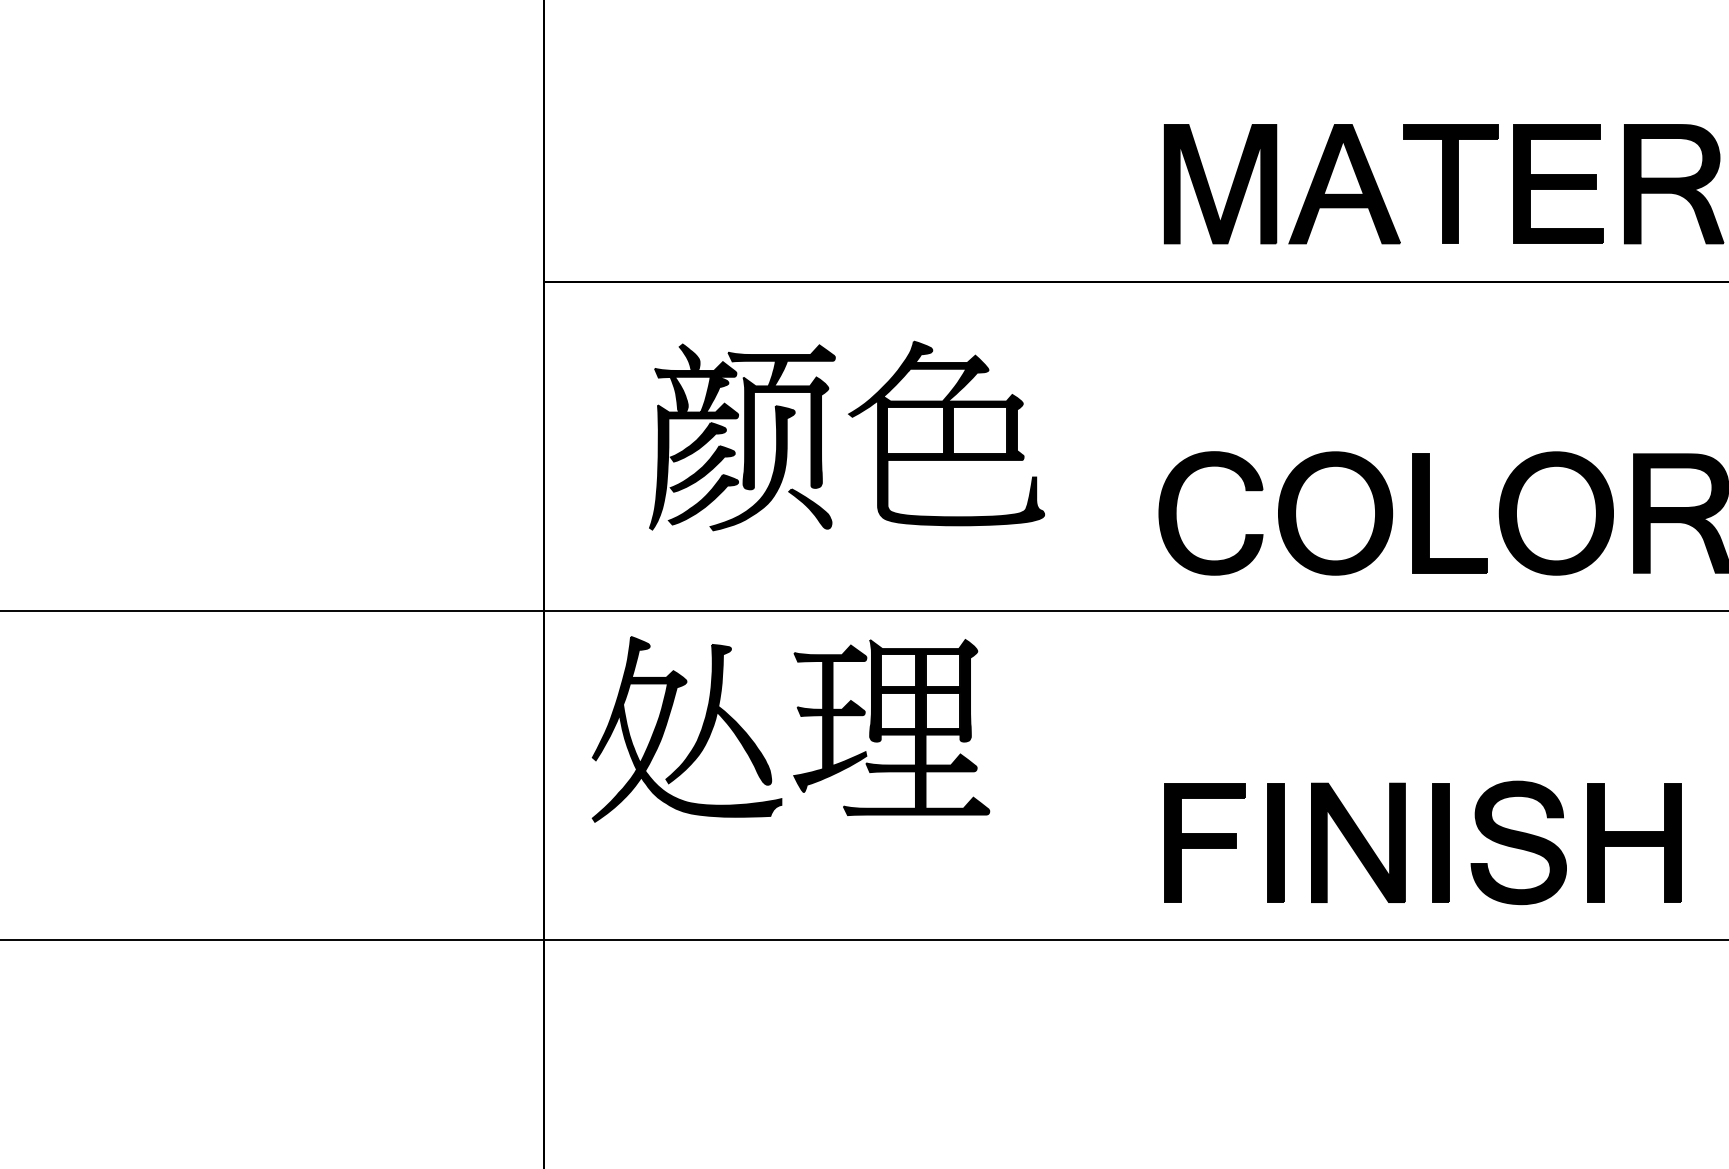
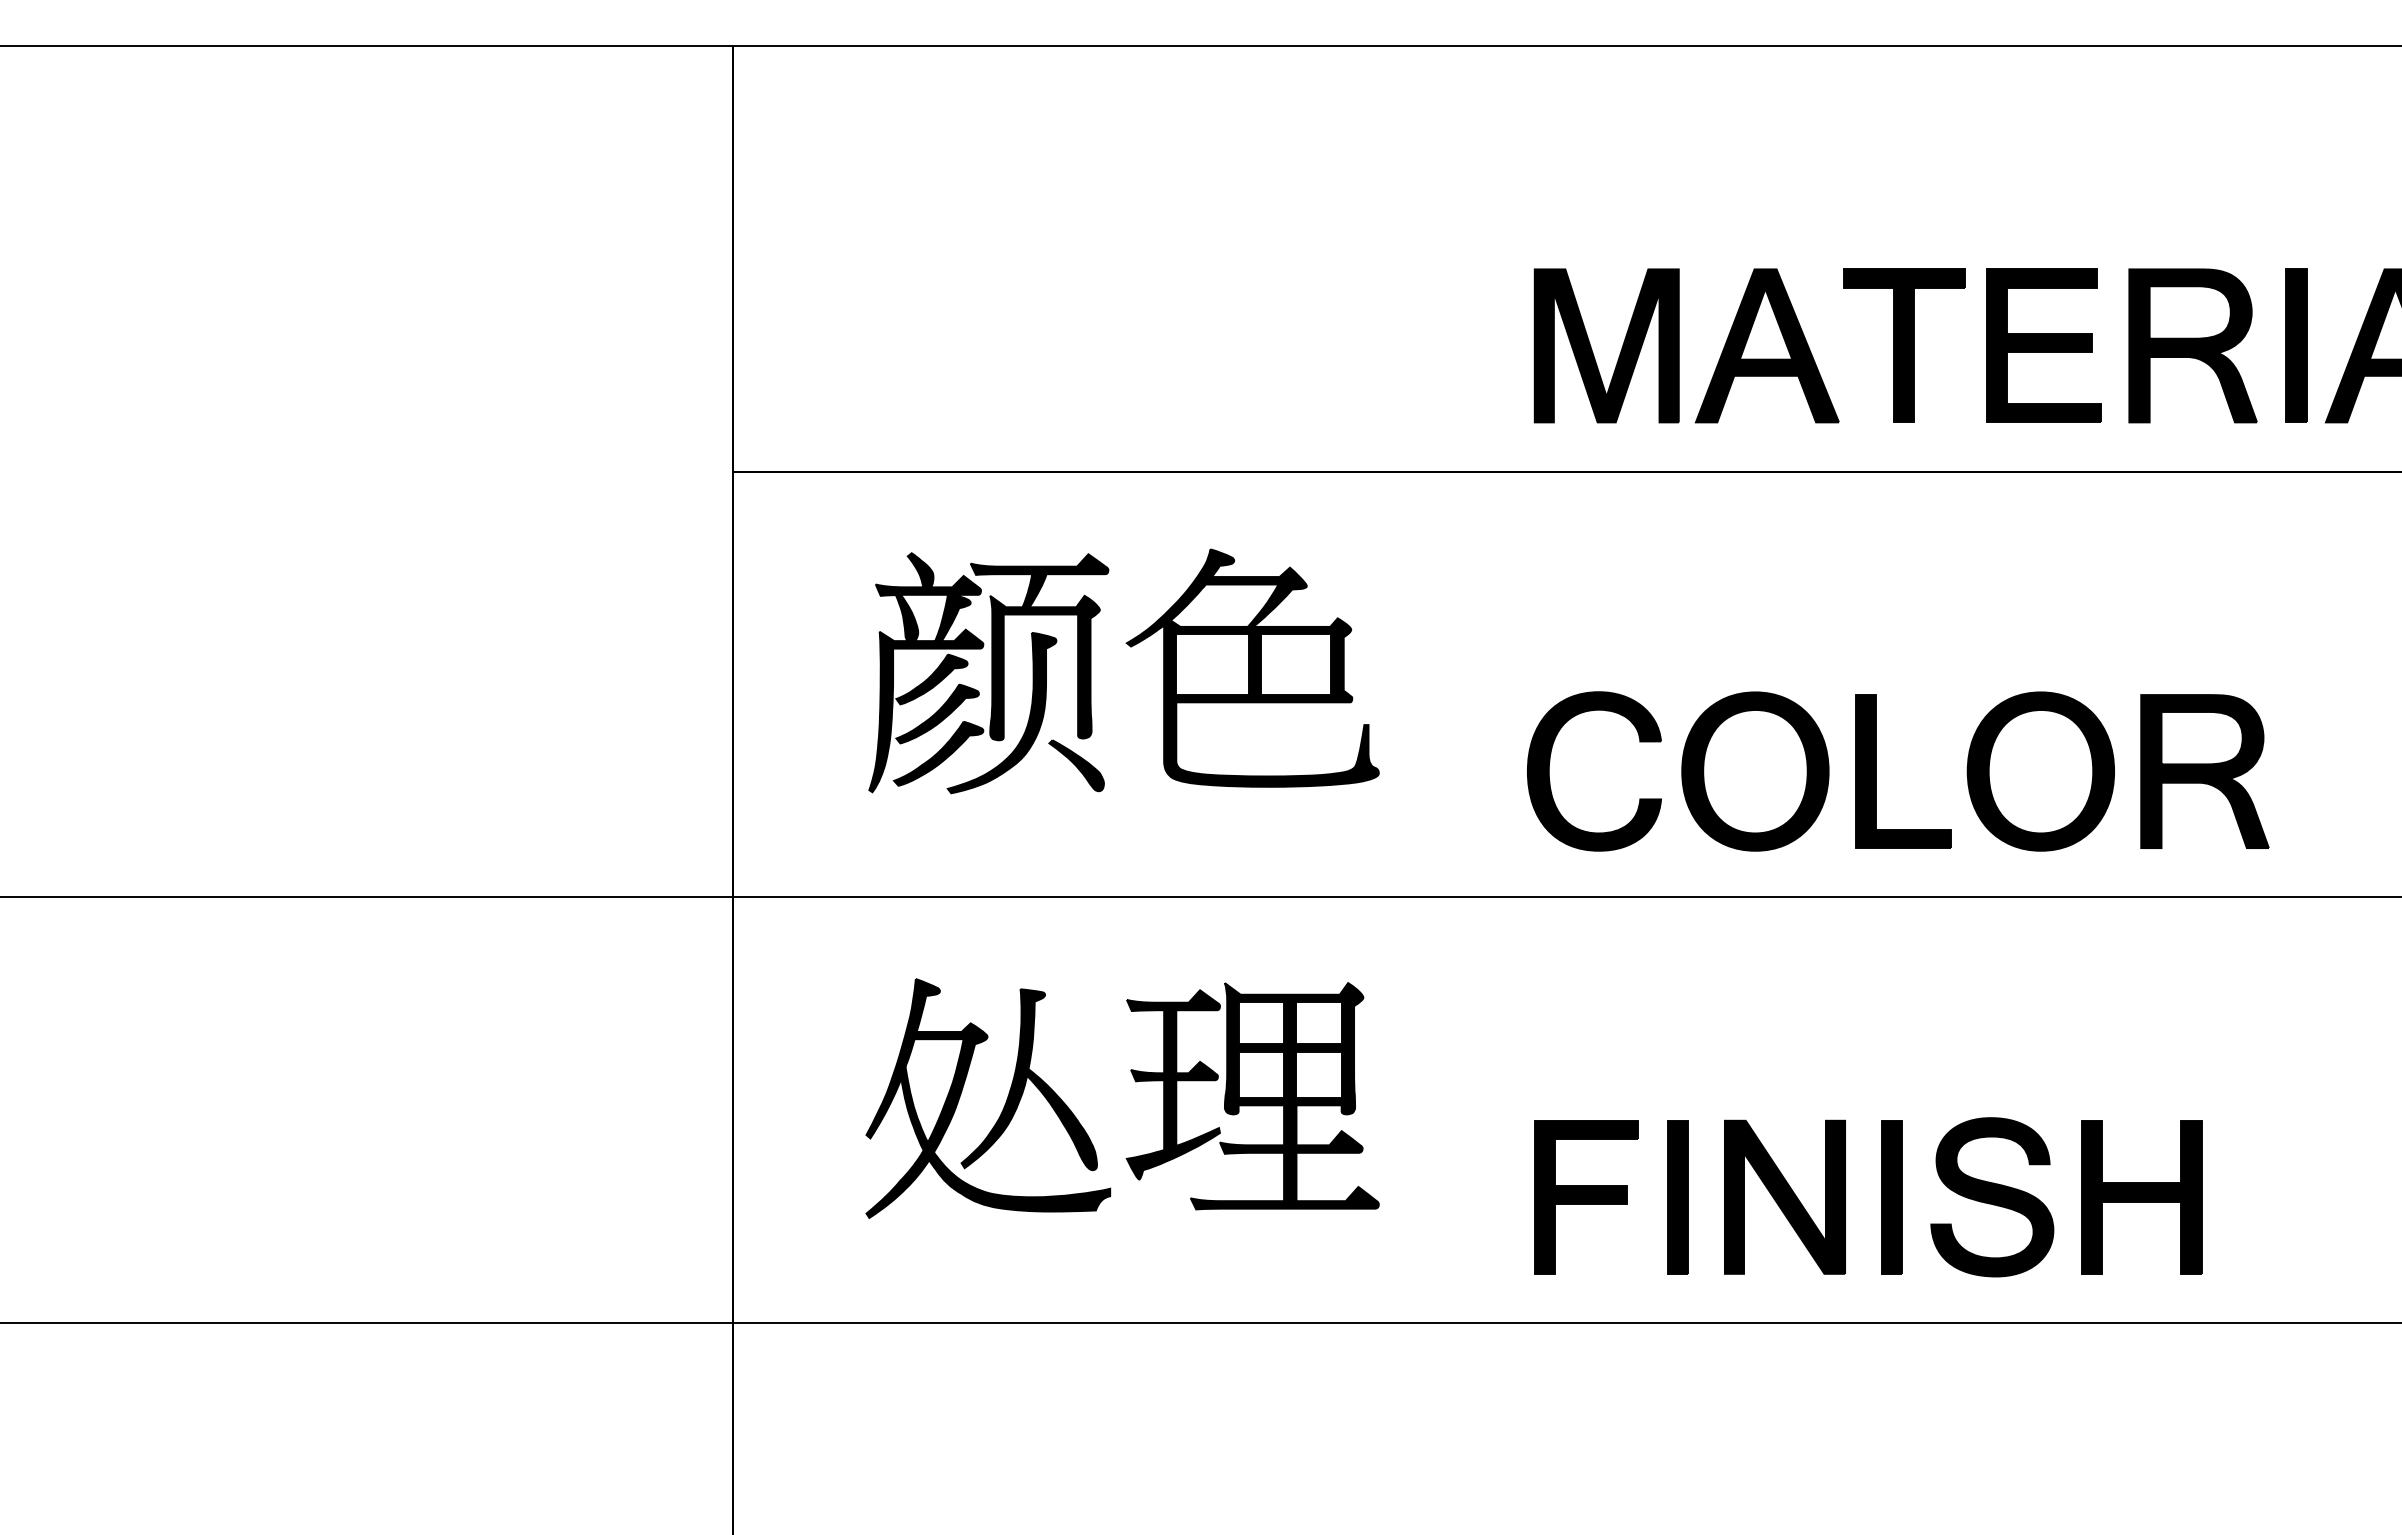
part: (800, 716) -> (1135, 1082), moved

